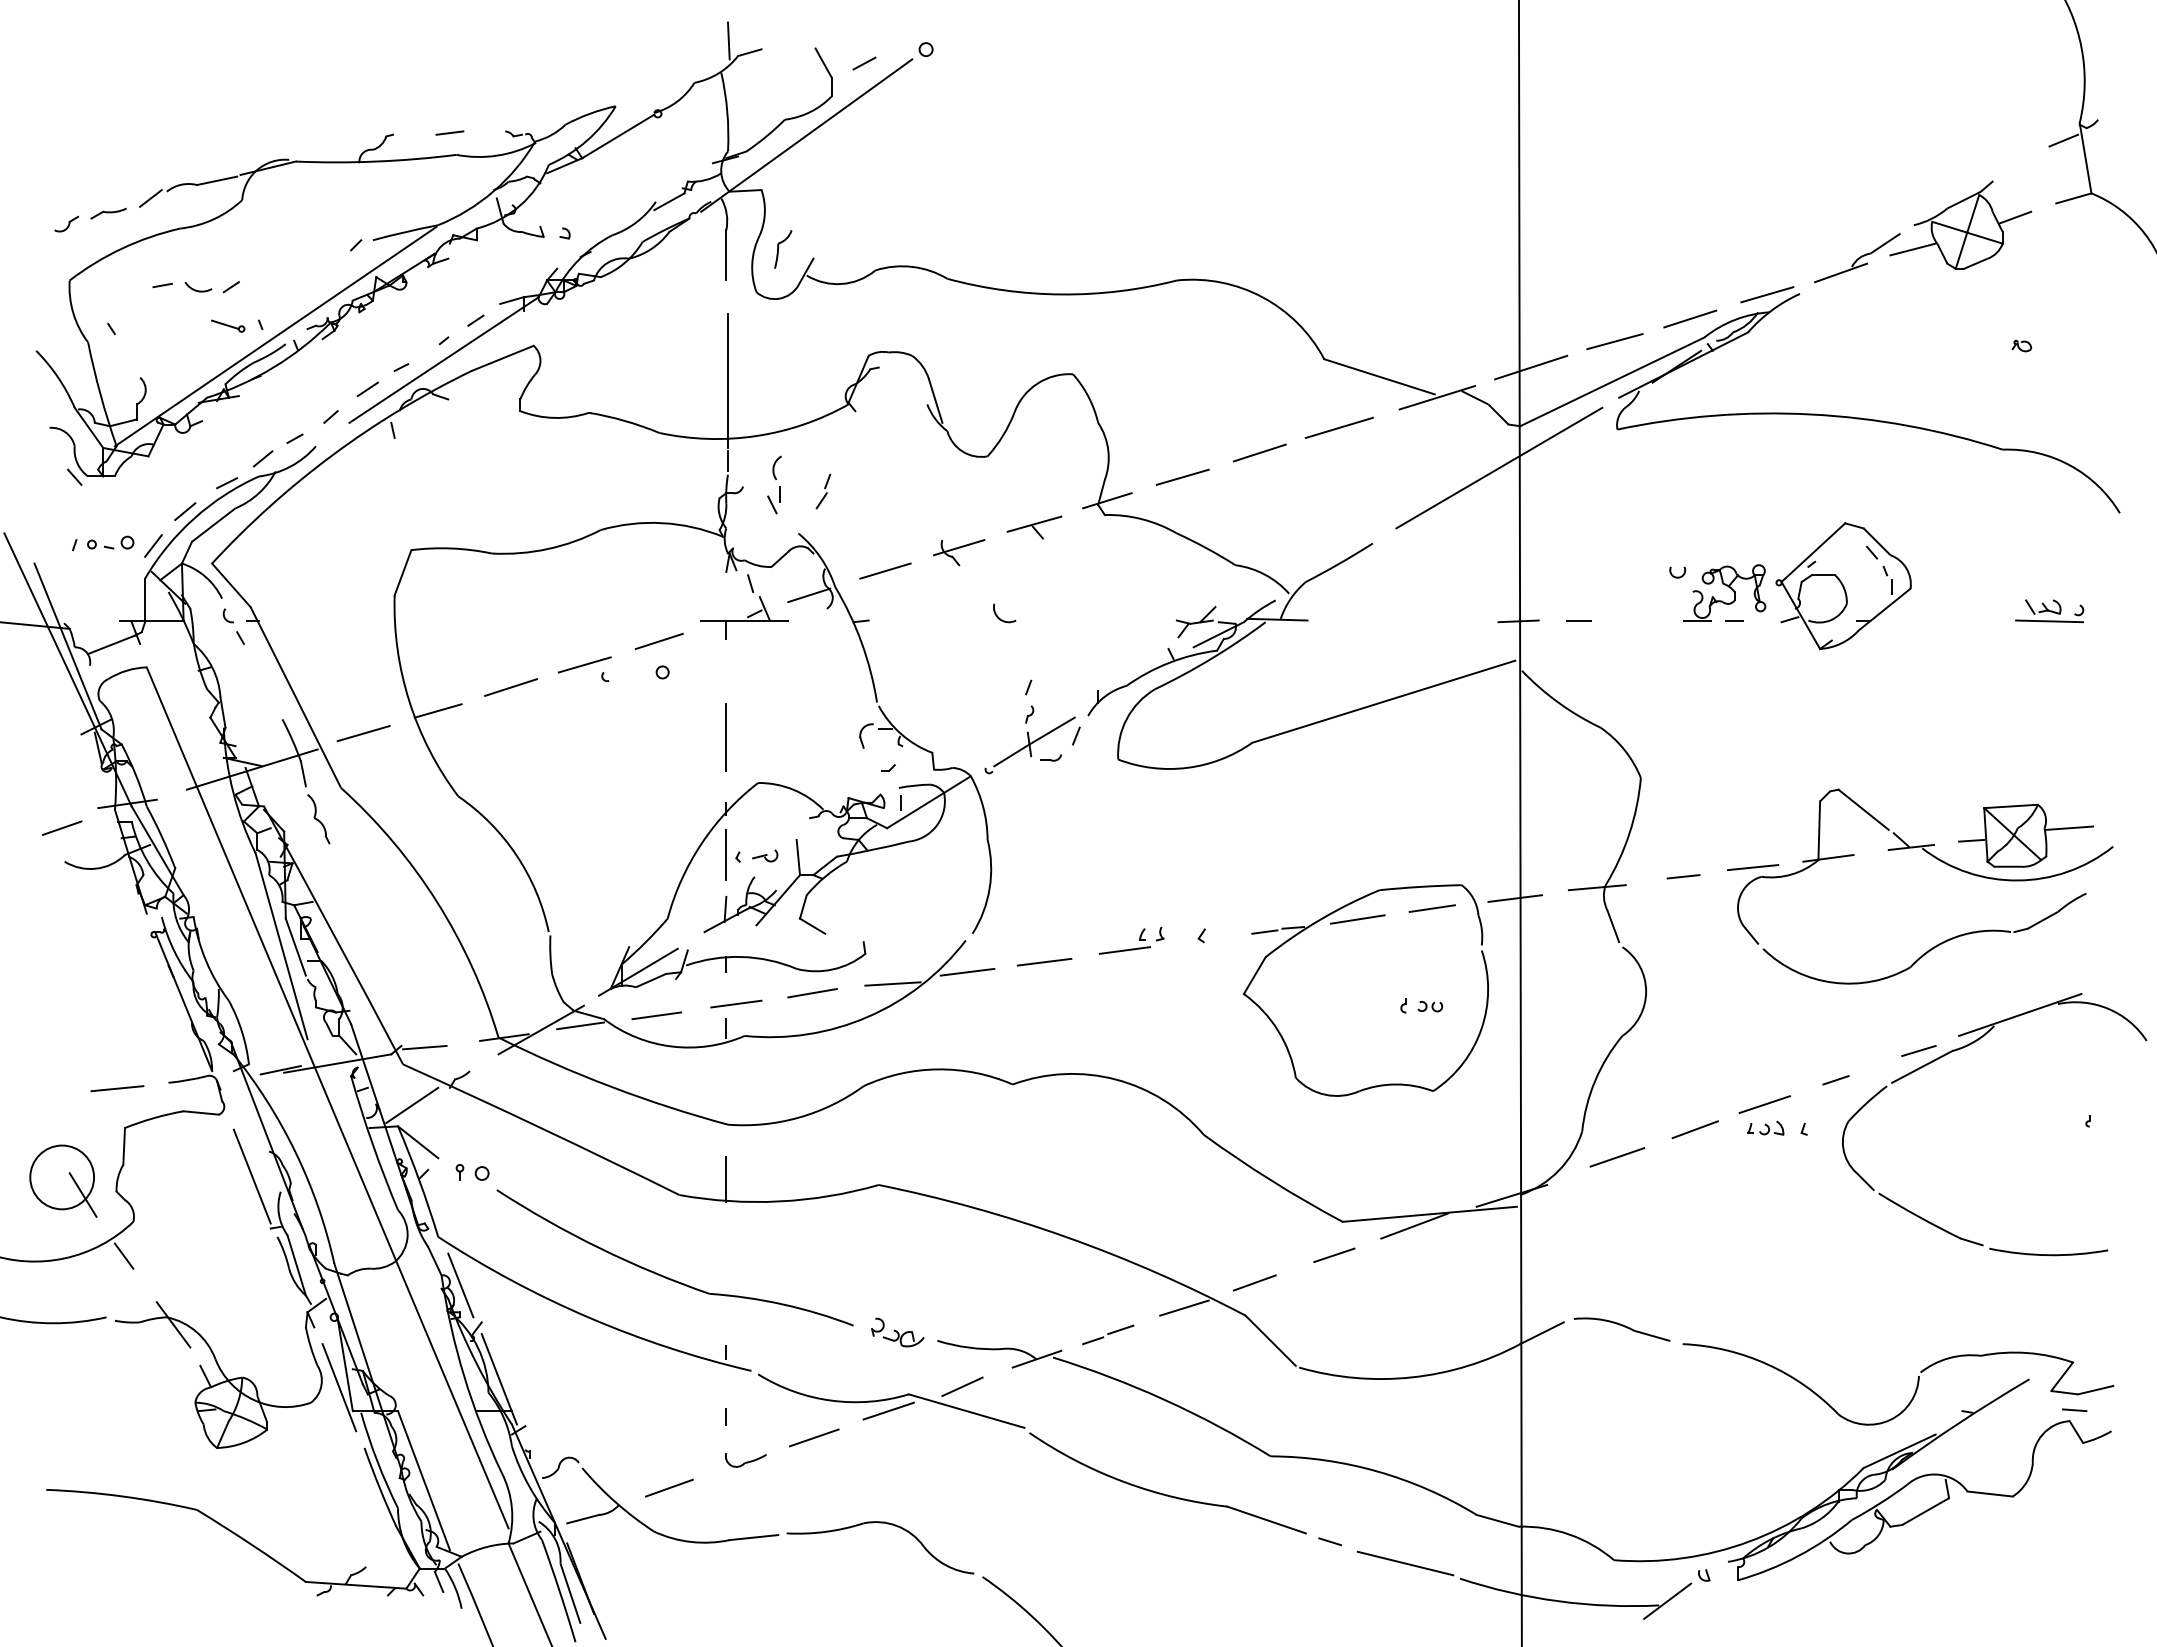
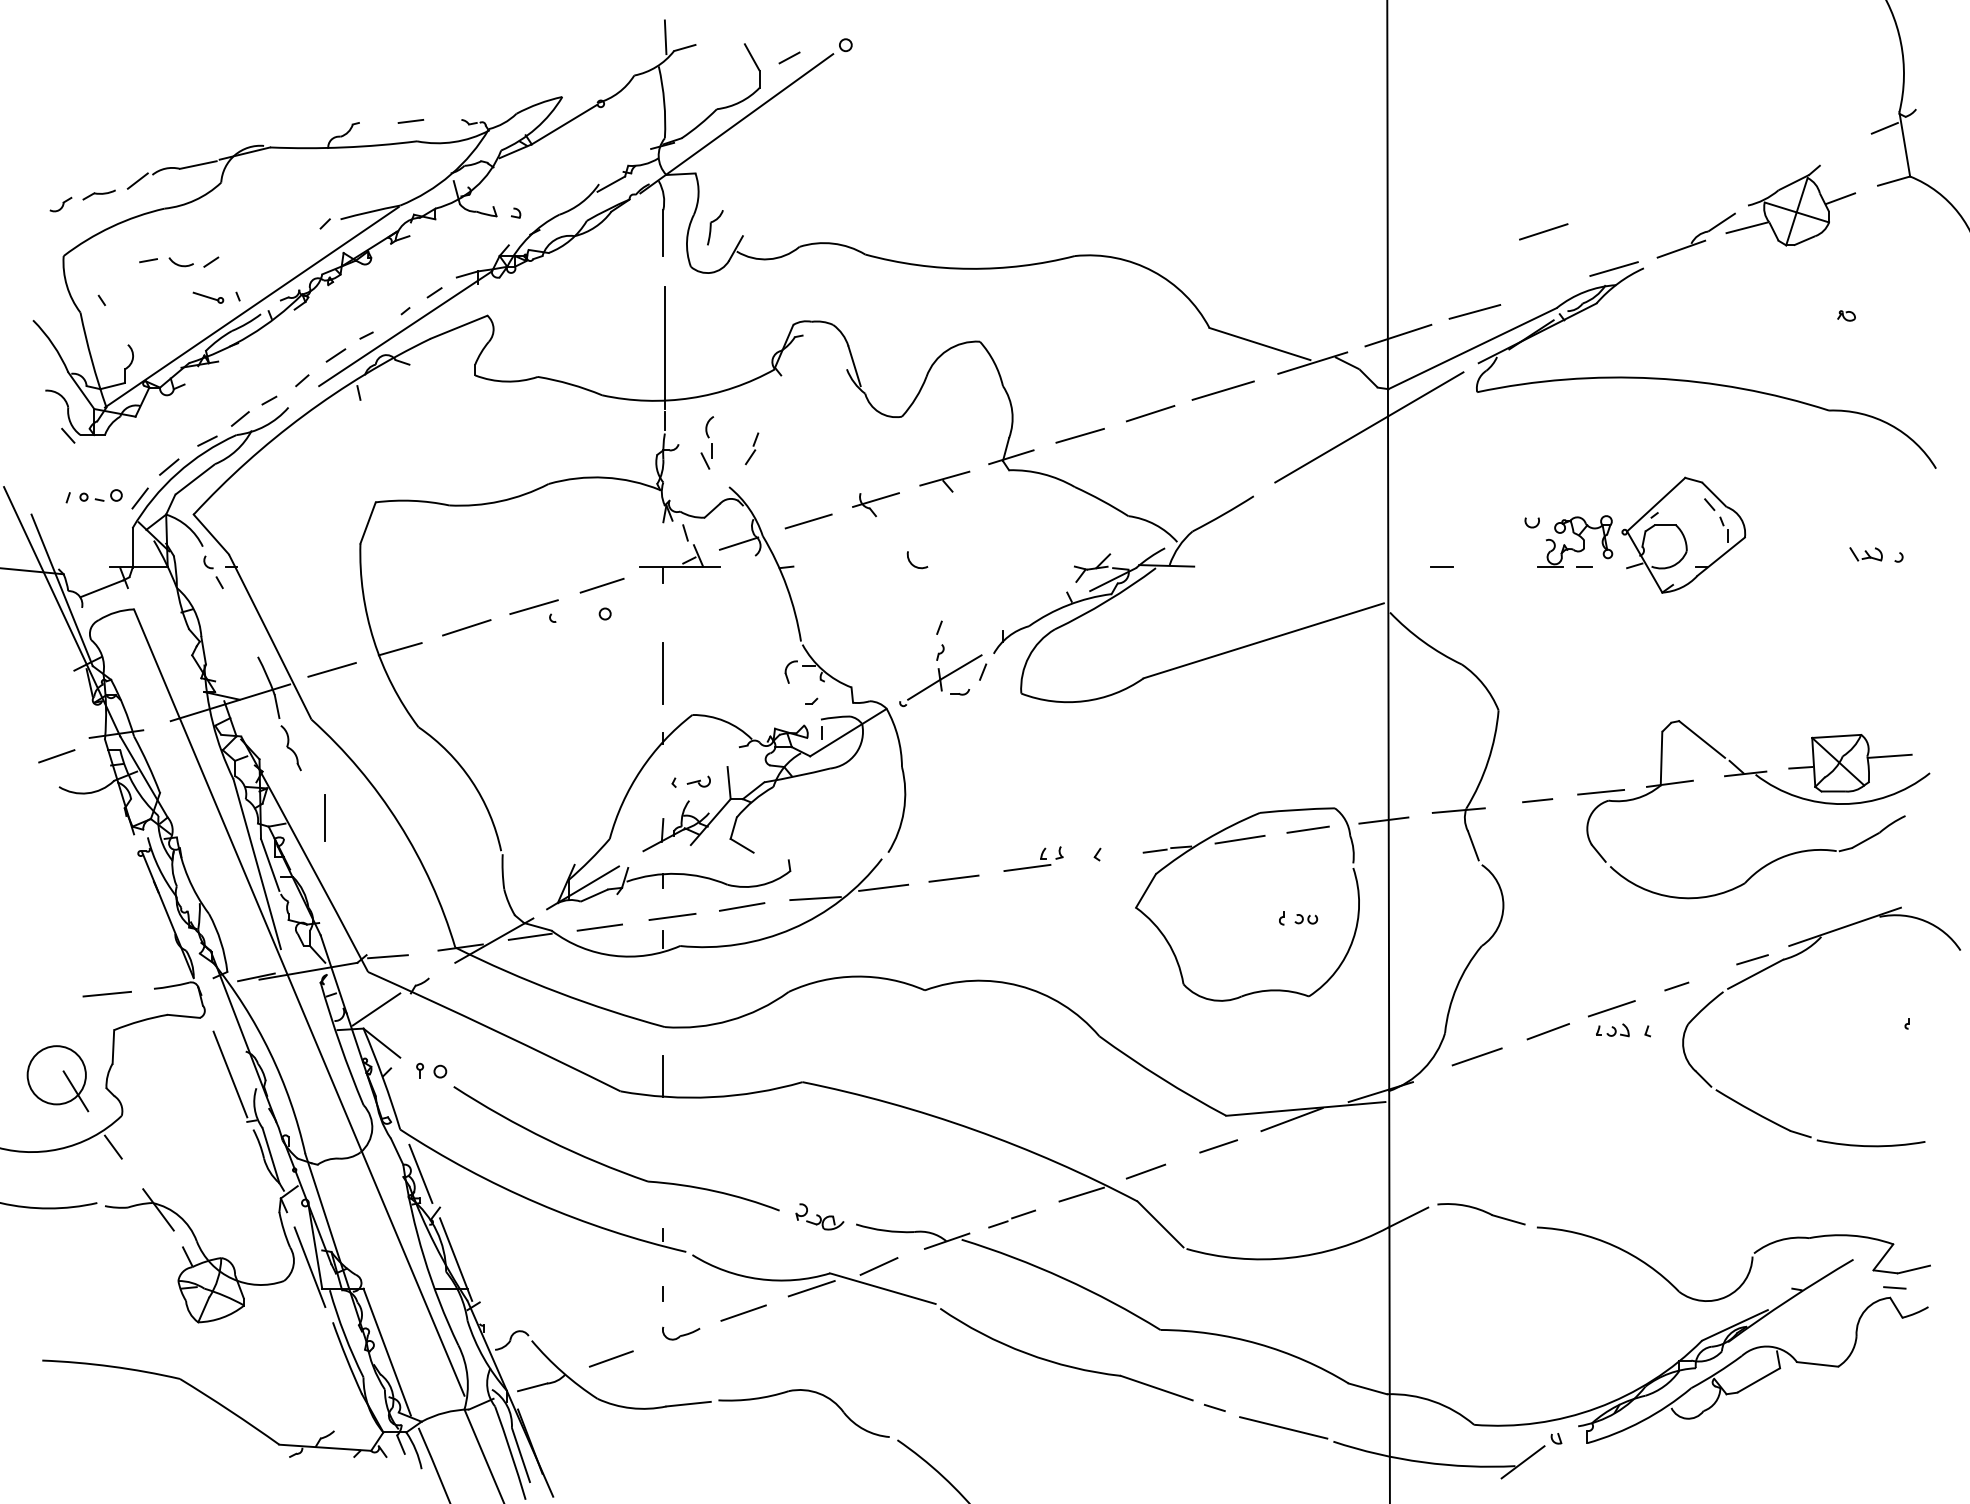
line: (1690, 318) -> (1543, 231), moved
line: (1518, 621) -> (1386, 567), removed
line: (2049, 621) -> (1871, 567), removed
line: (725, 854) -> (323, 817), moved

